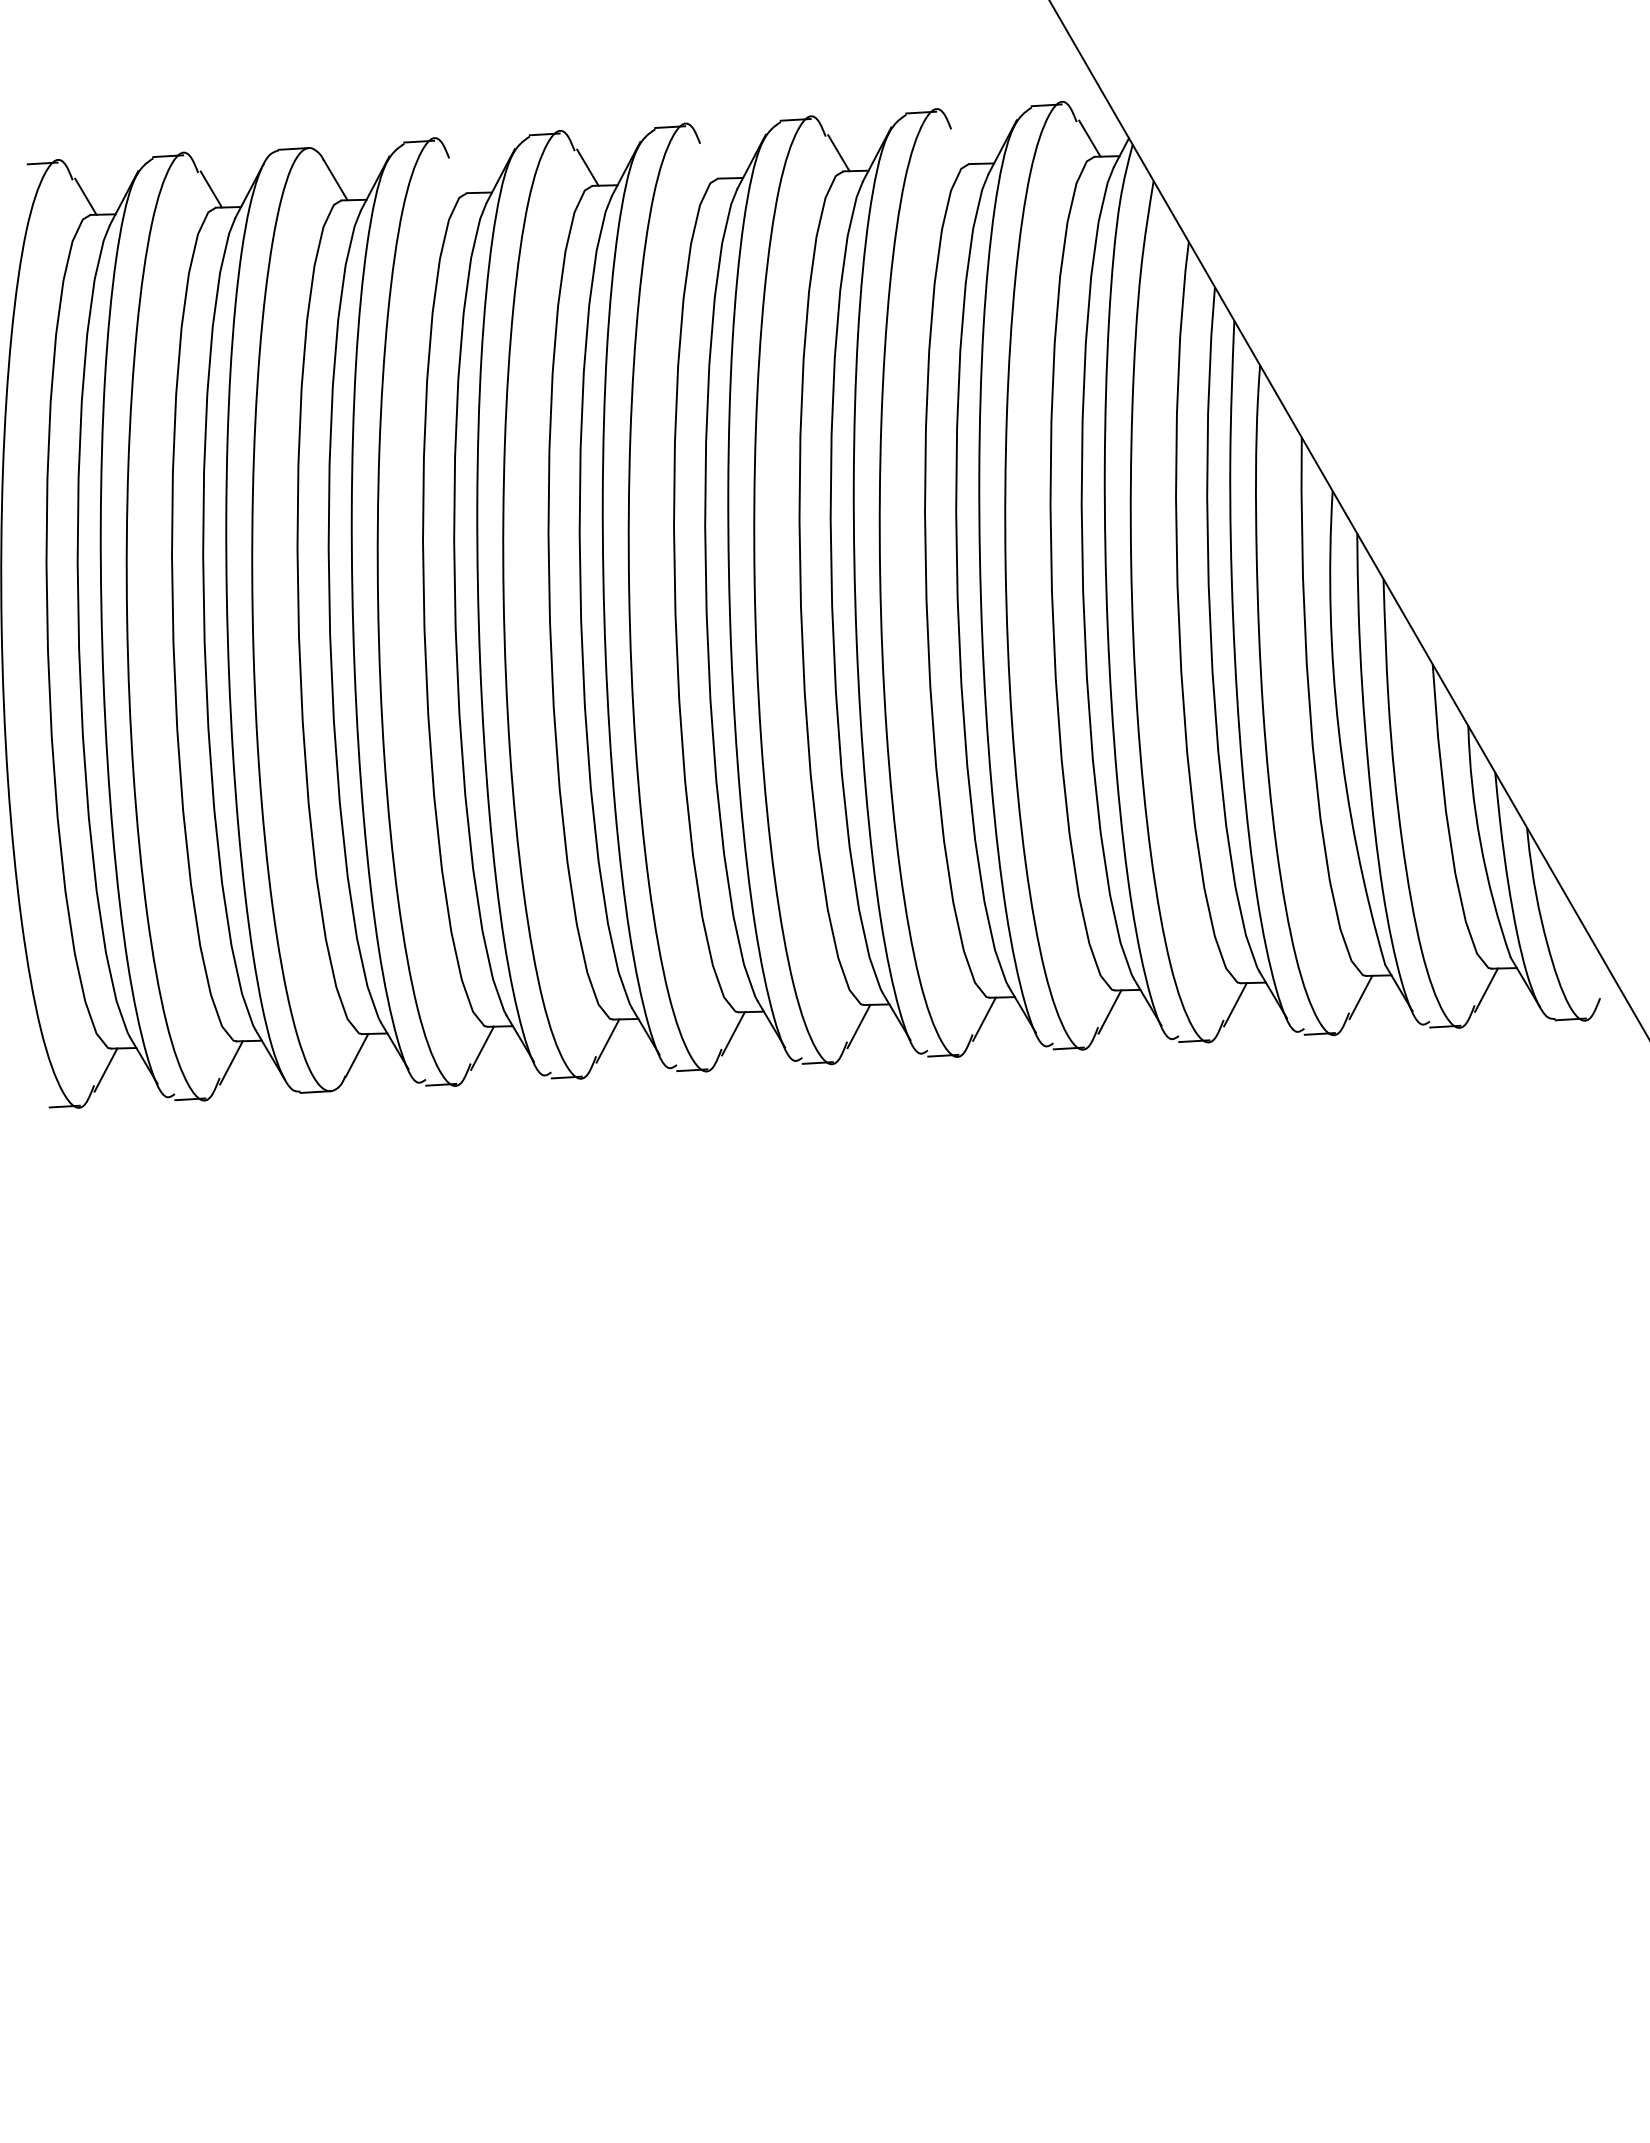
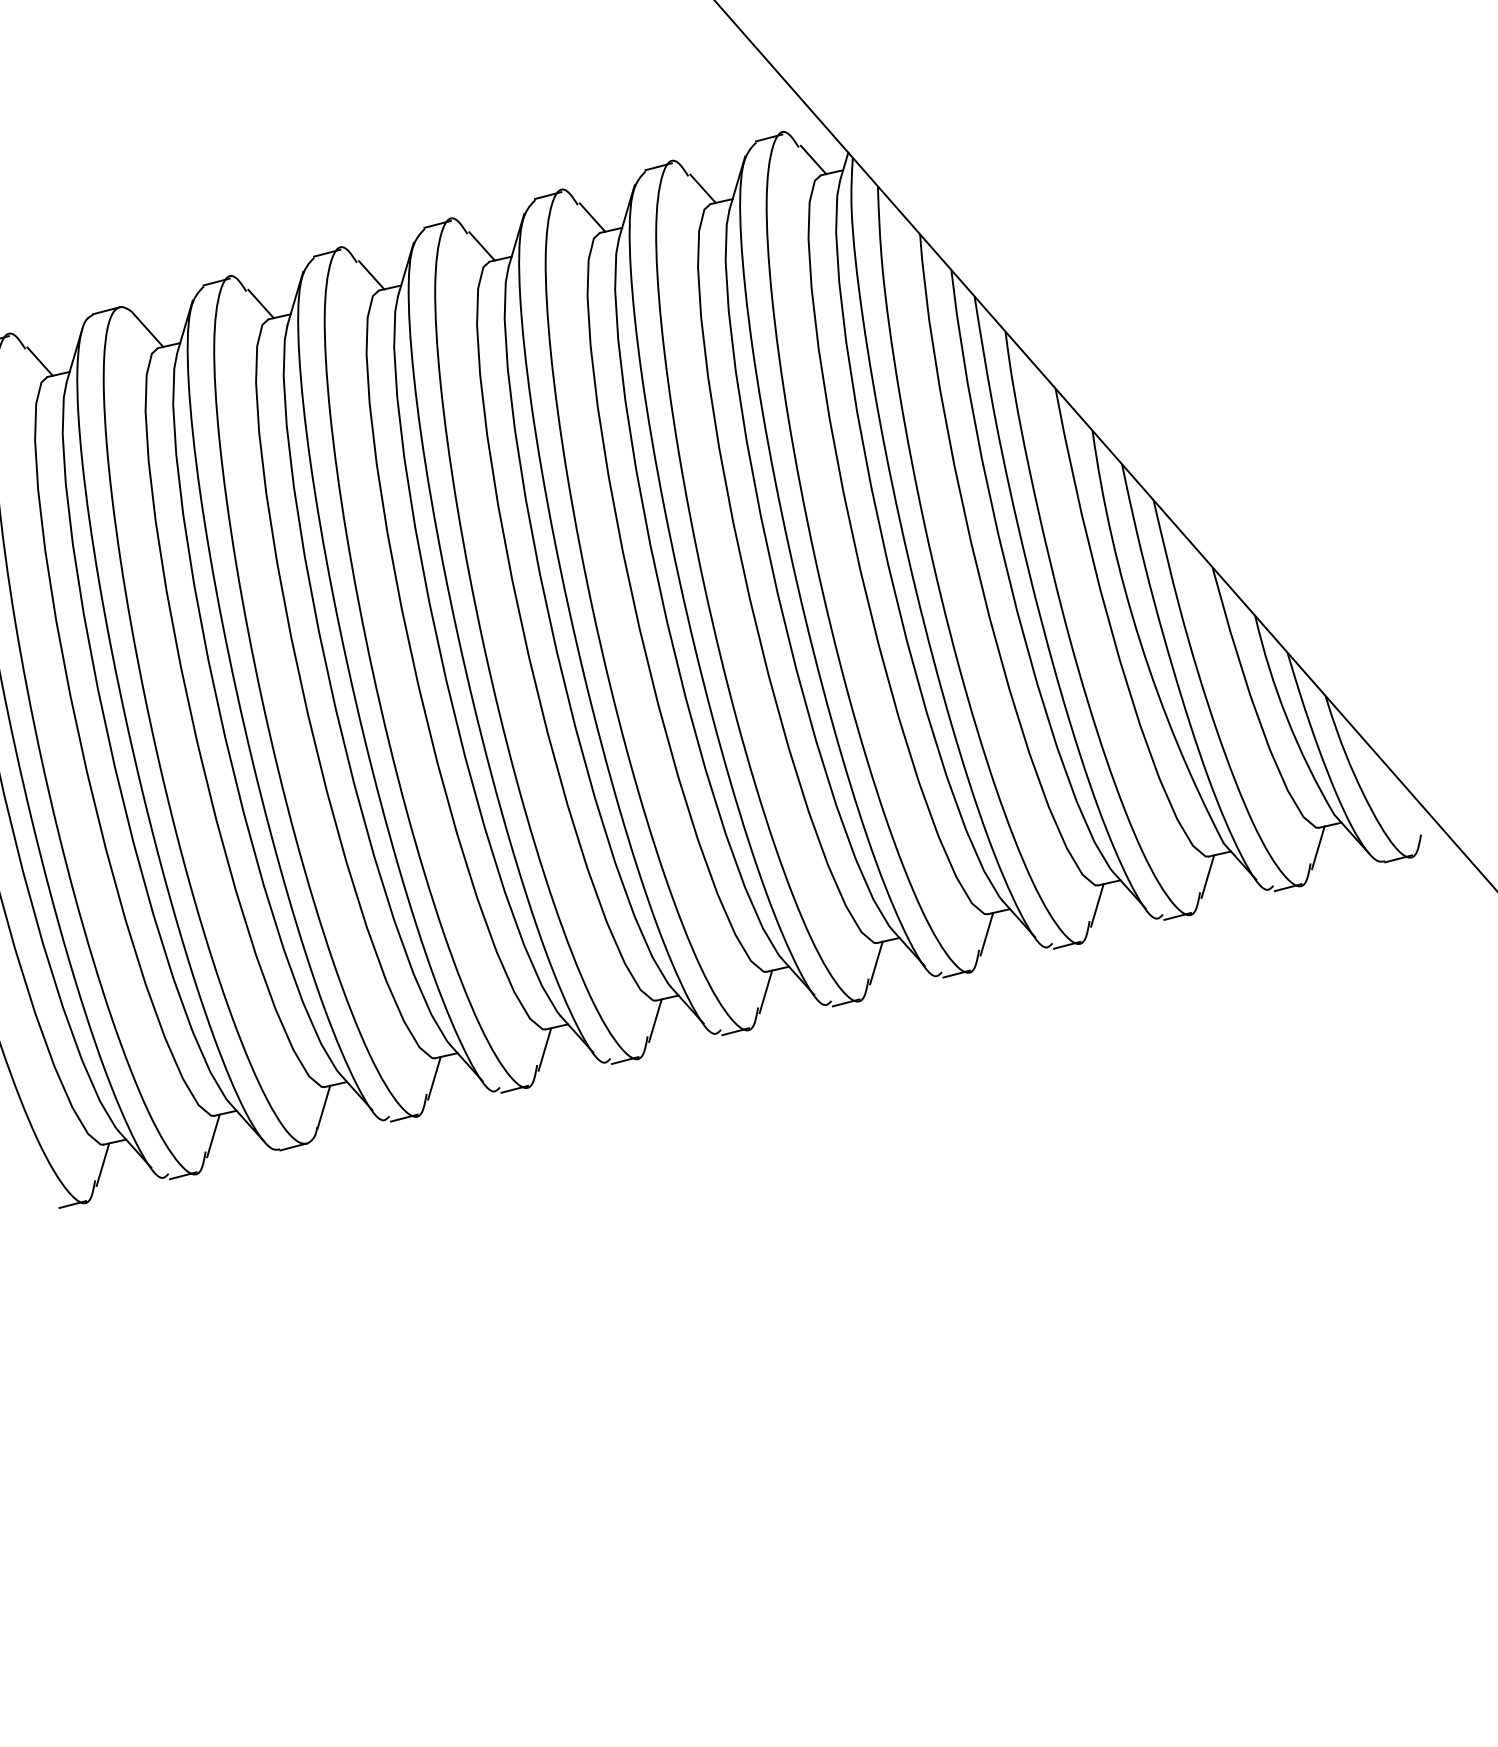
line: (964, 145) -> (703, 188), added
line: (713, 160) -> (482, 246), added
line: (462, 175) -> (261, 304), added

